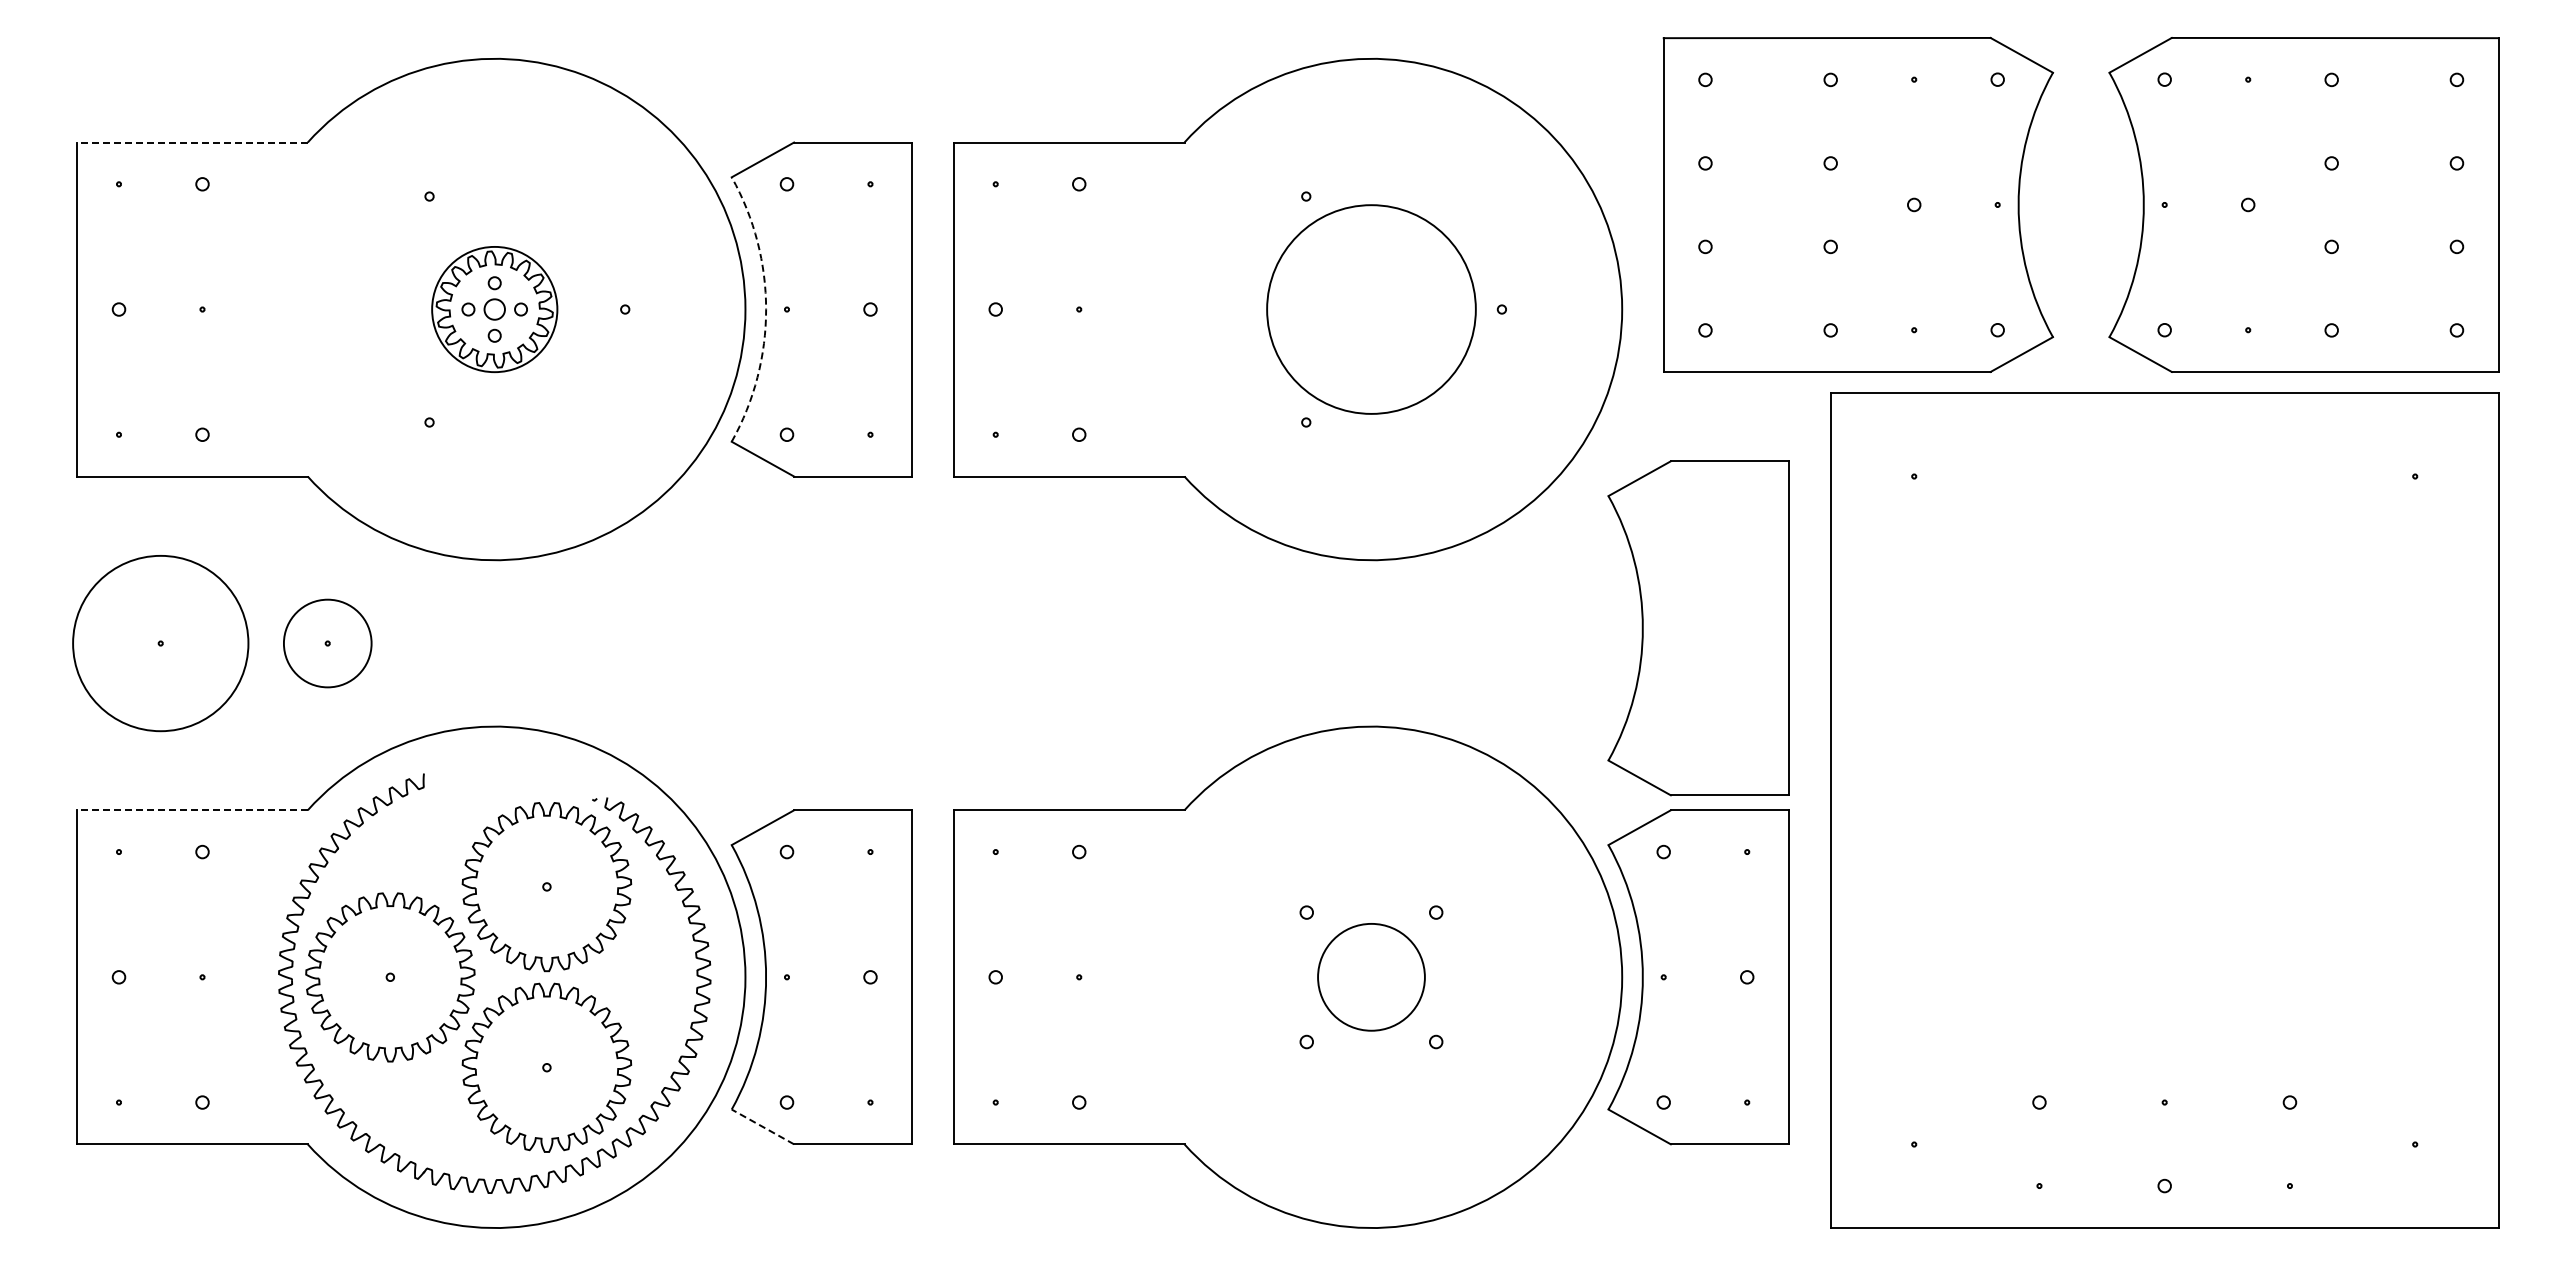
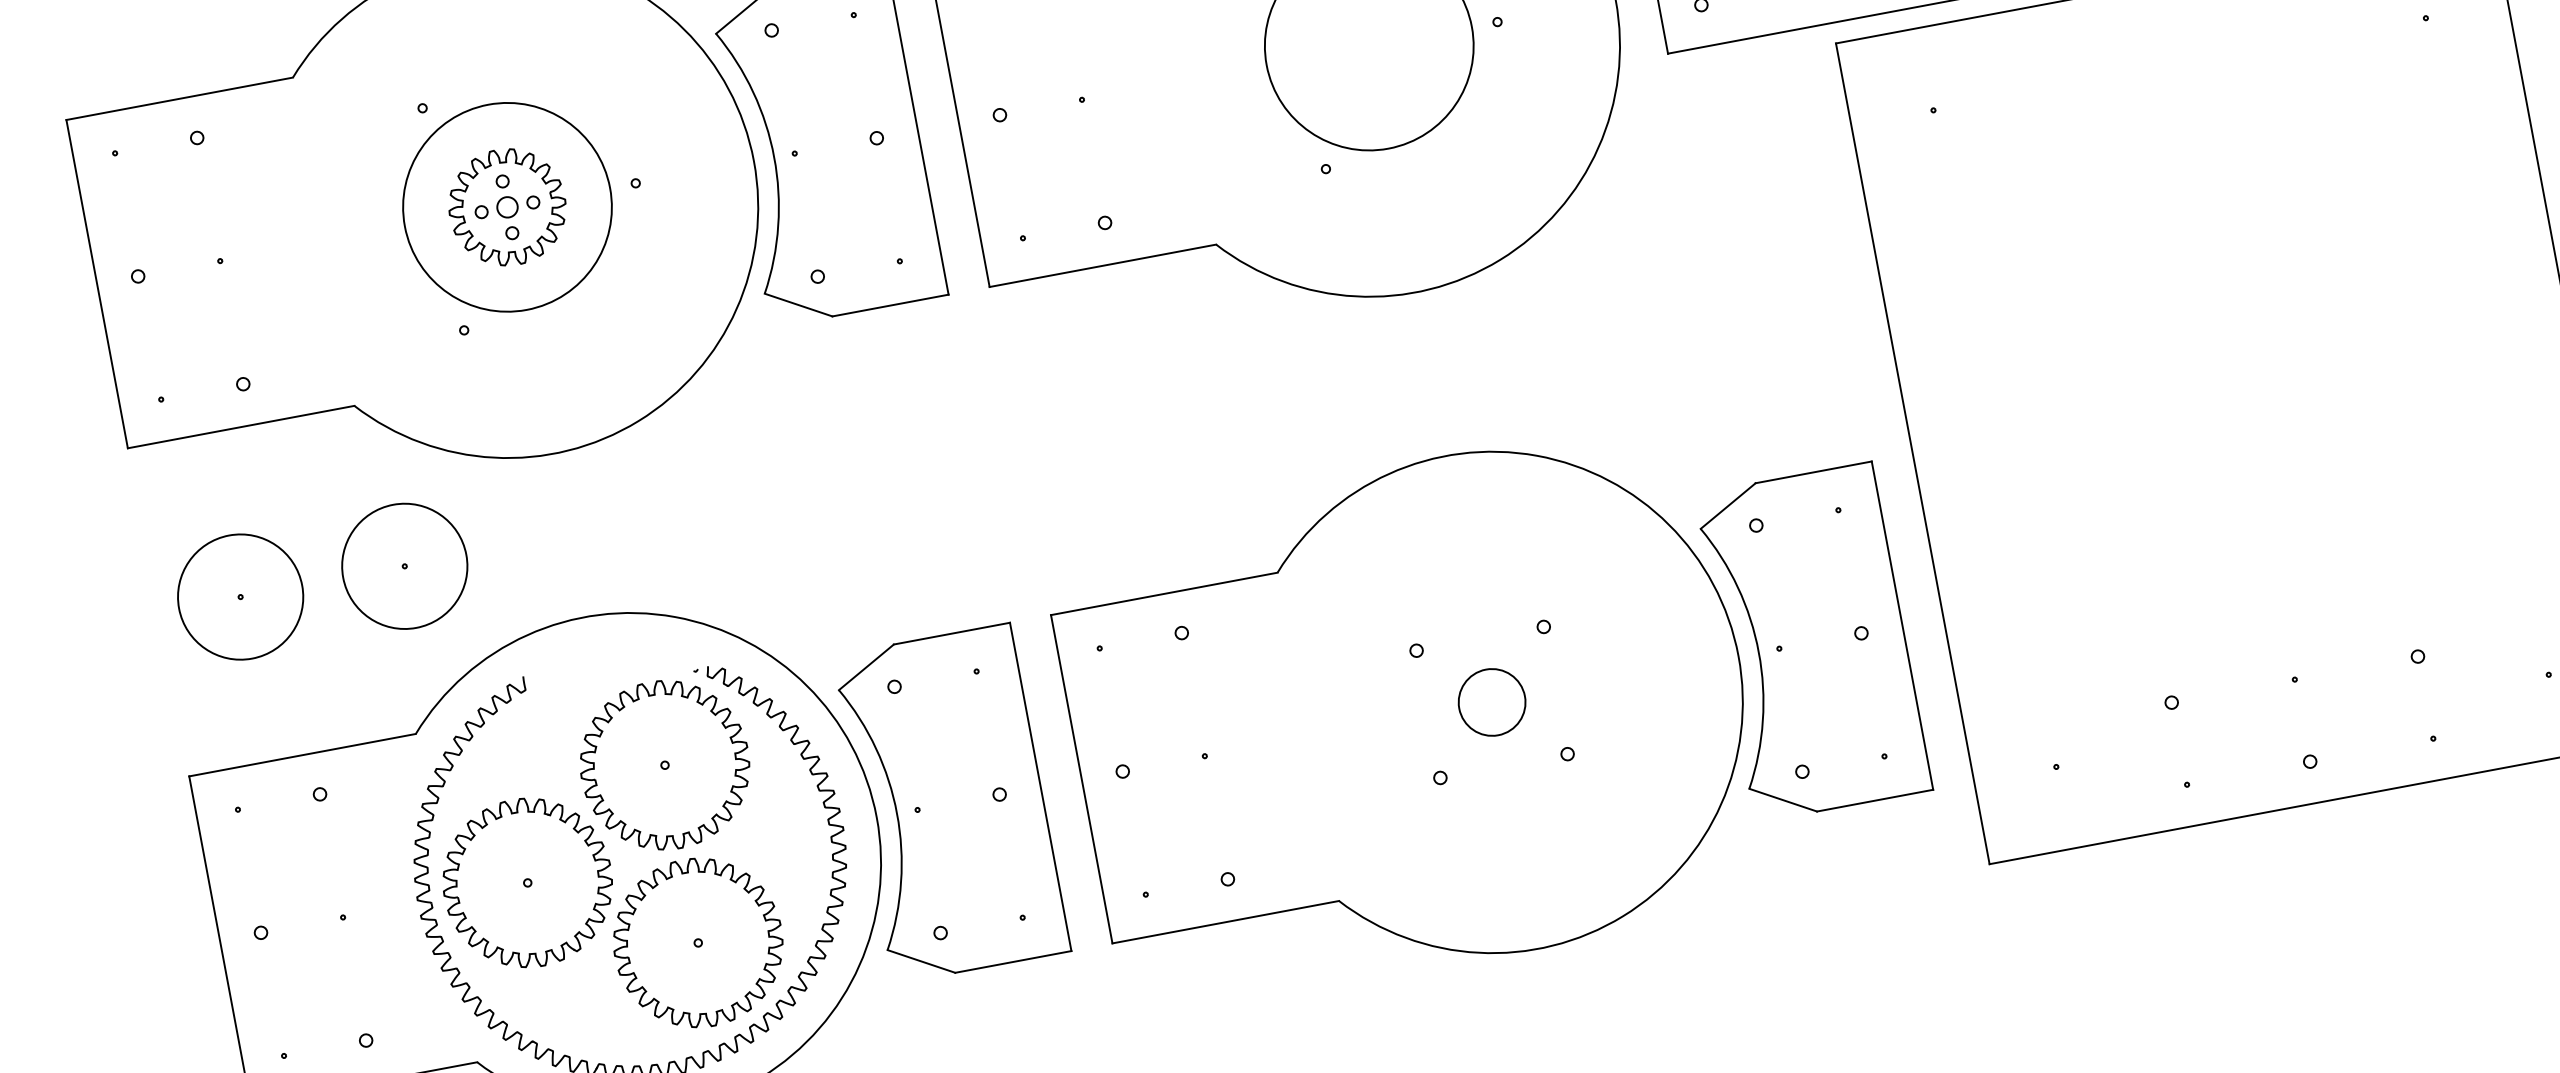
line: (192, 142) -> (179, 98), dashed -> solid
circle: (494, 309) -> (507, 207), size x1.67
arc: (766, 309) -> (774, 157), dashed -> solid
part: (1698, 628) -> (1749, 299), removed
circle: (160, 643) -> (240, 597), size x0.71
circle: (327, 643) -> (404, 566), size x1.43
line: (192, 810) -> (302, 755), dashed -> solid
circle: (1371, 976) -> (1491, 701), size x0.62
line: (762, 1126) -> (920, 961), dashed -> solid

